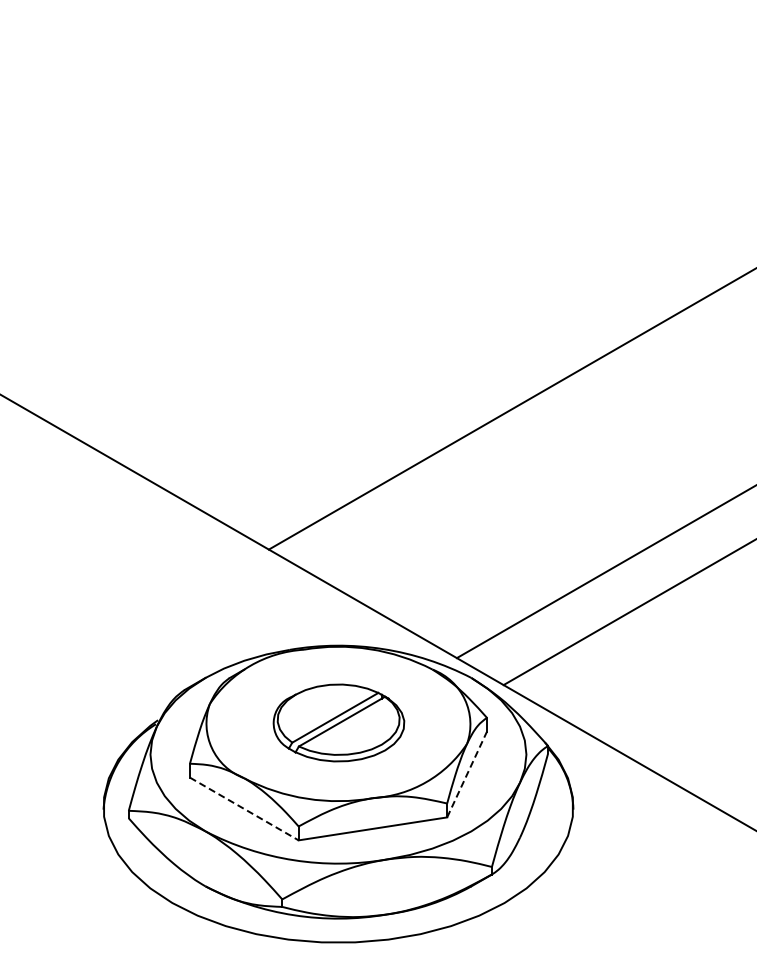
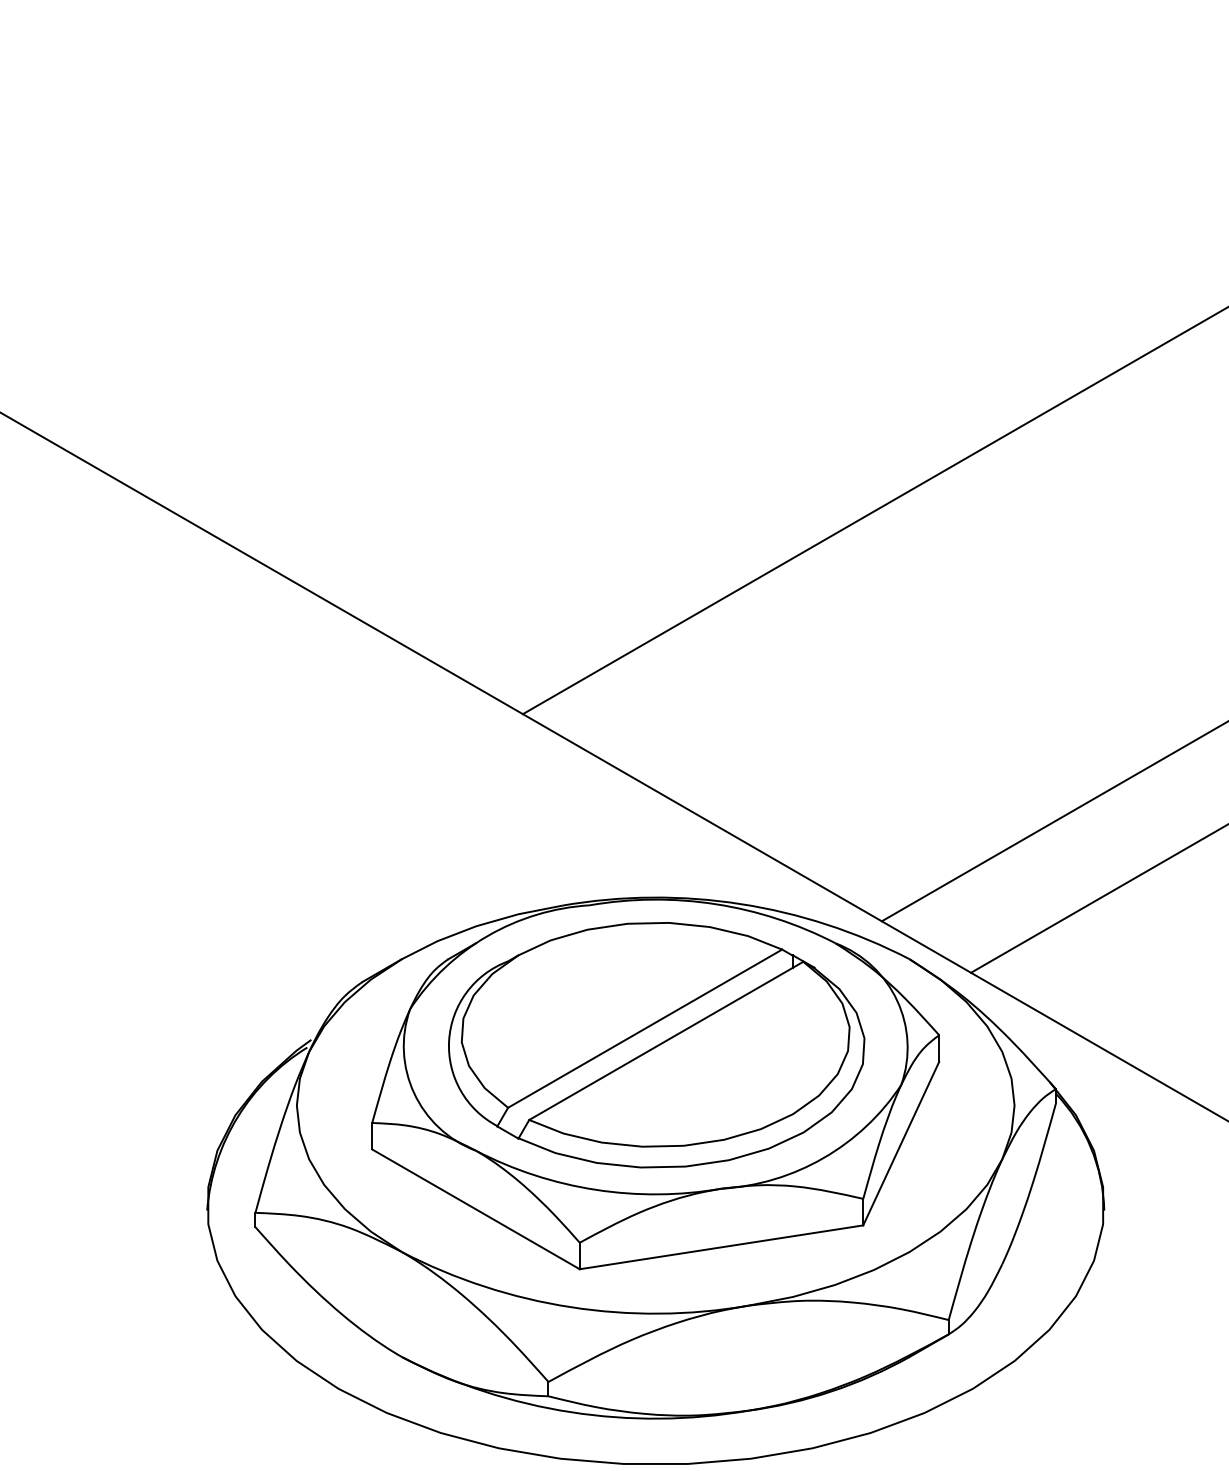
part: (338, 722) -> (655, 1044), size x1.67
line: (467, 774) -> (902, 1143), dashed -> solid
line: (244, 809) -> (476, 1210), dashed -> solid

